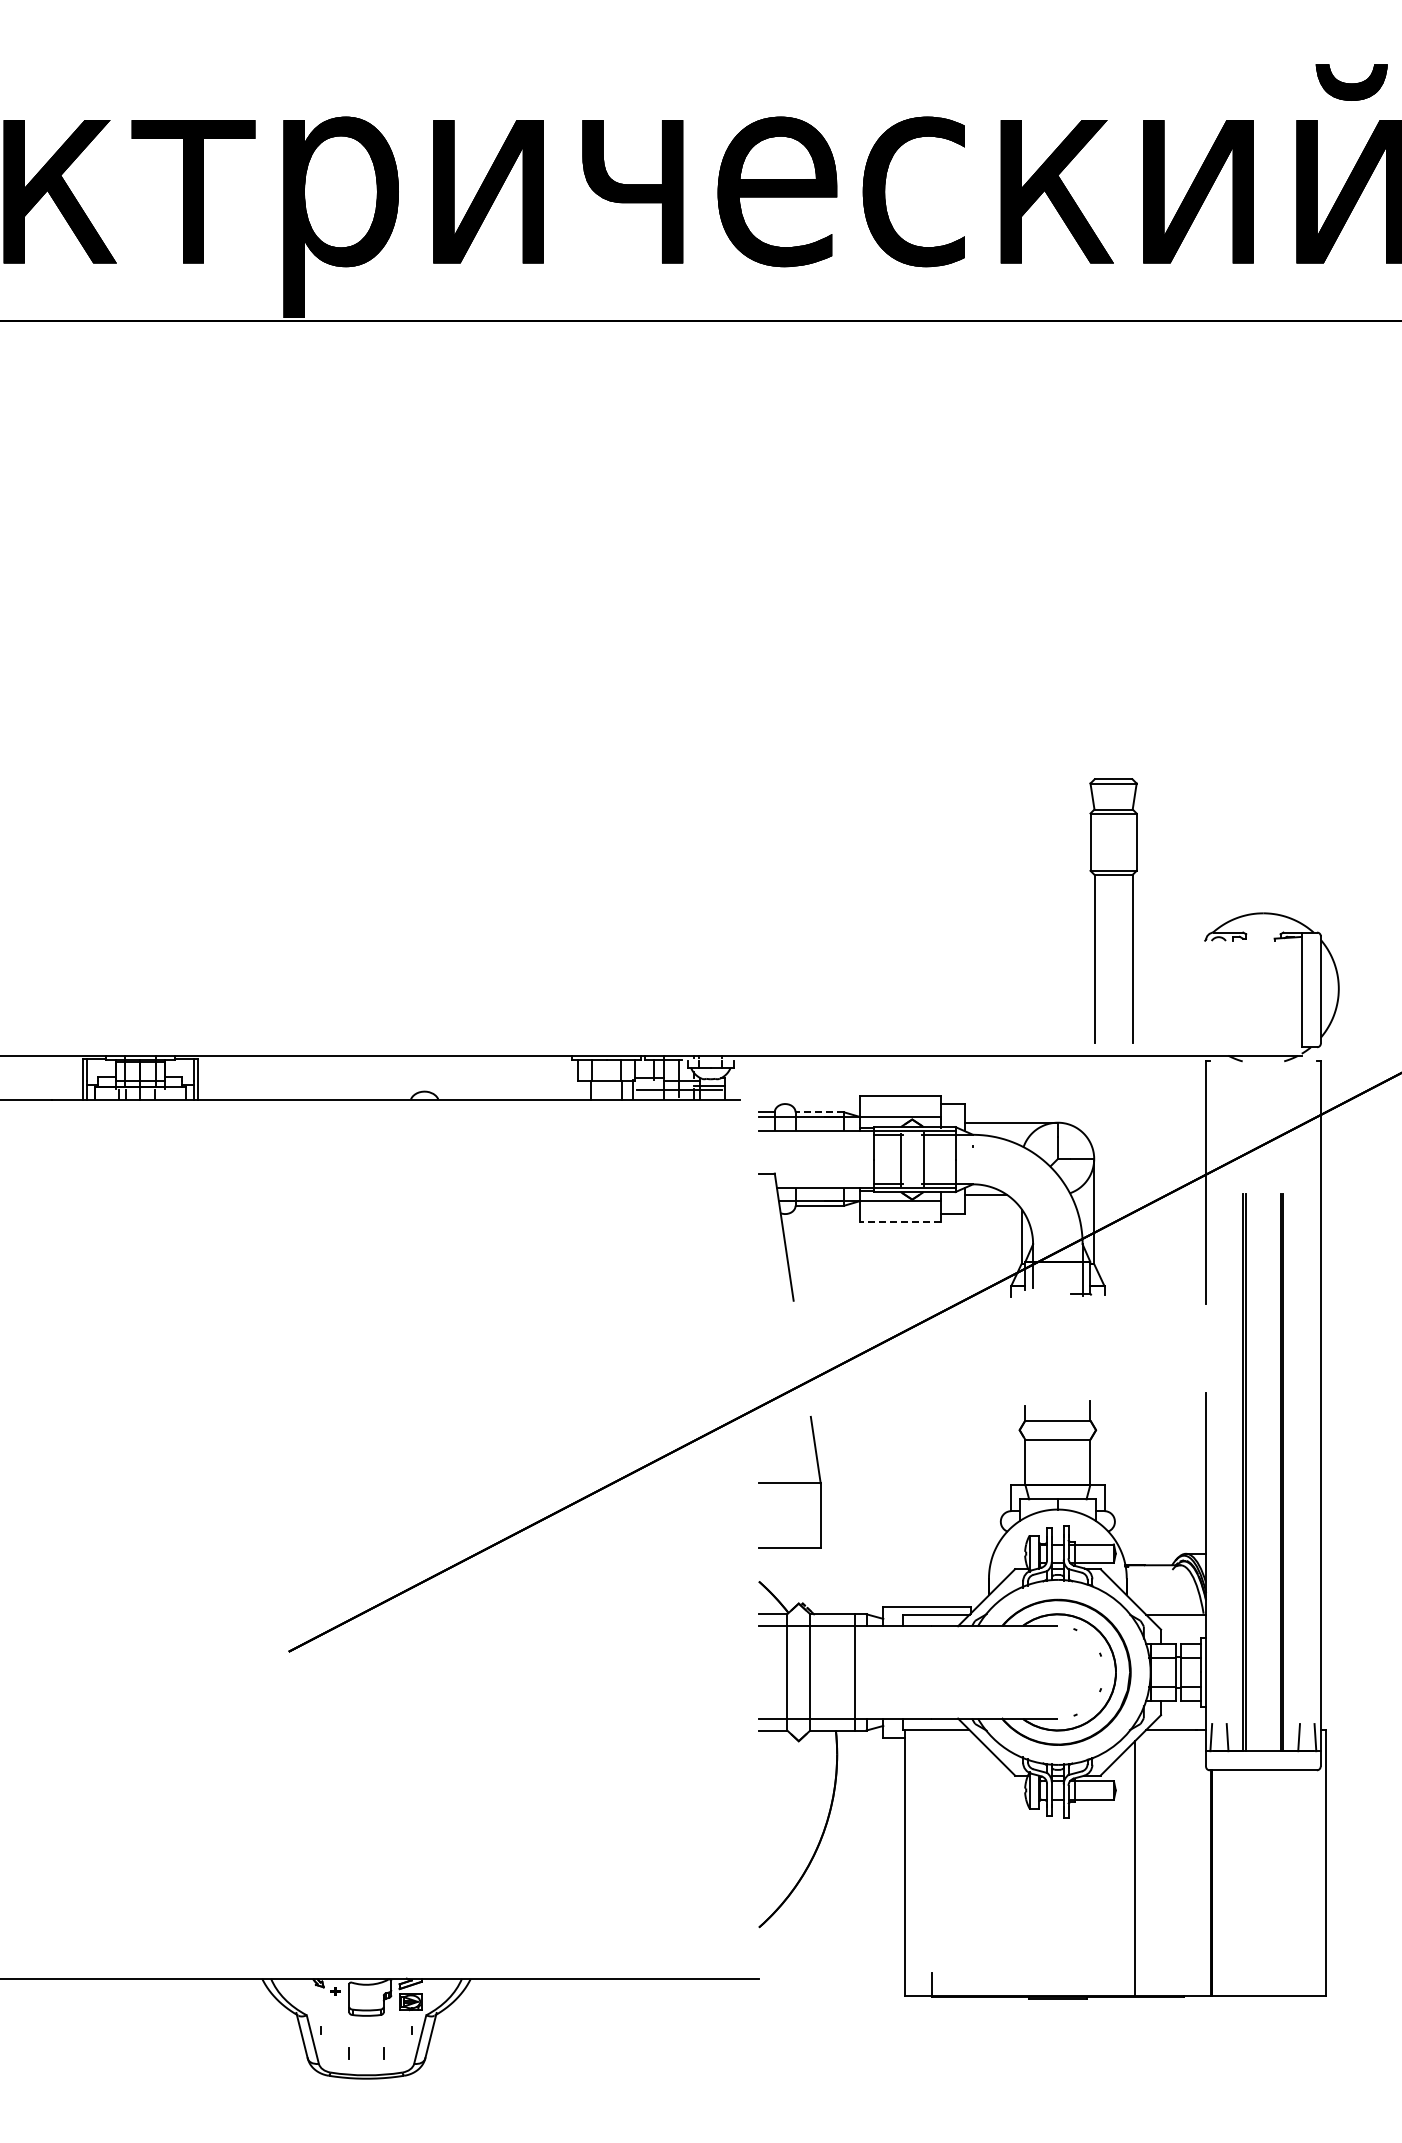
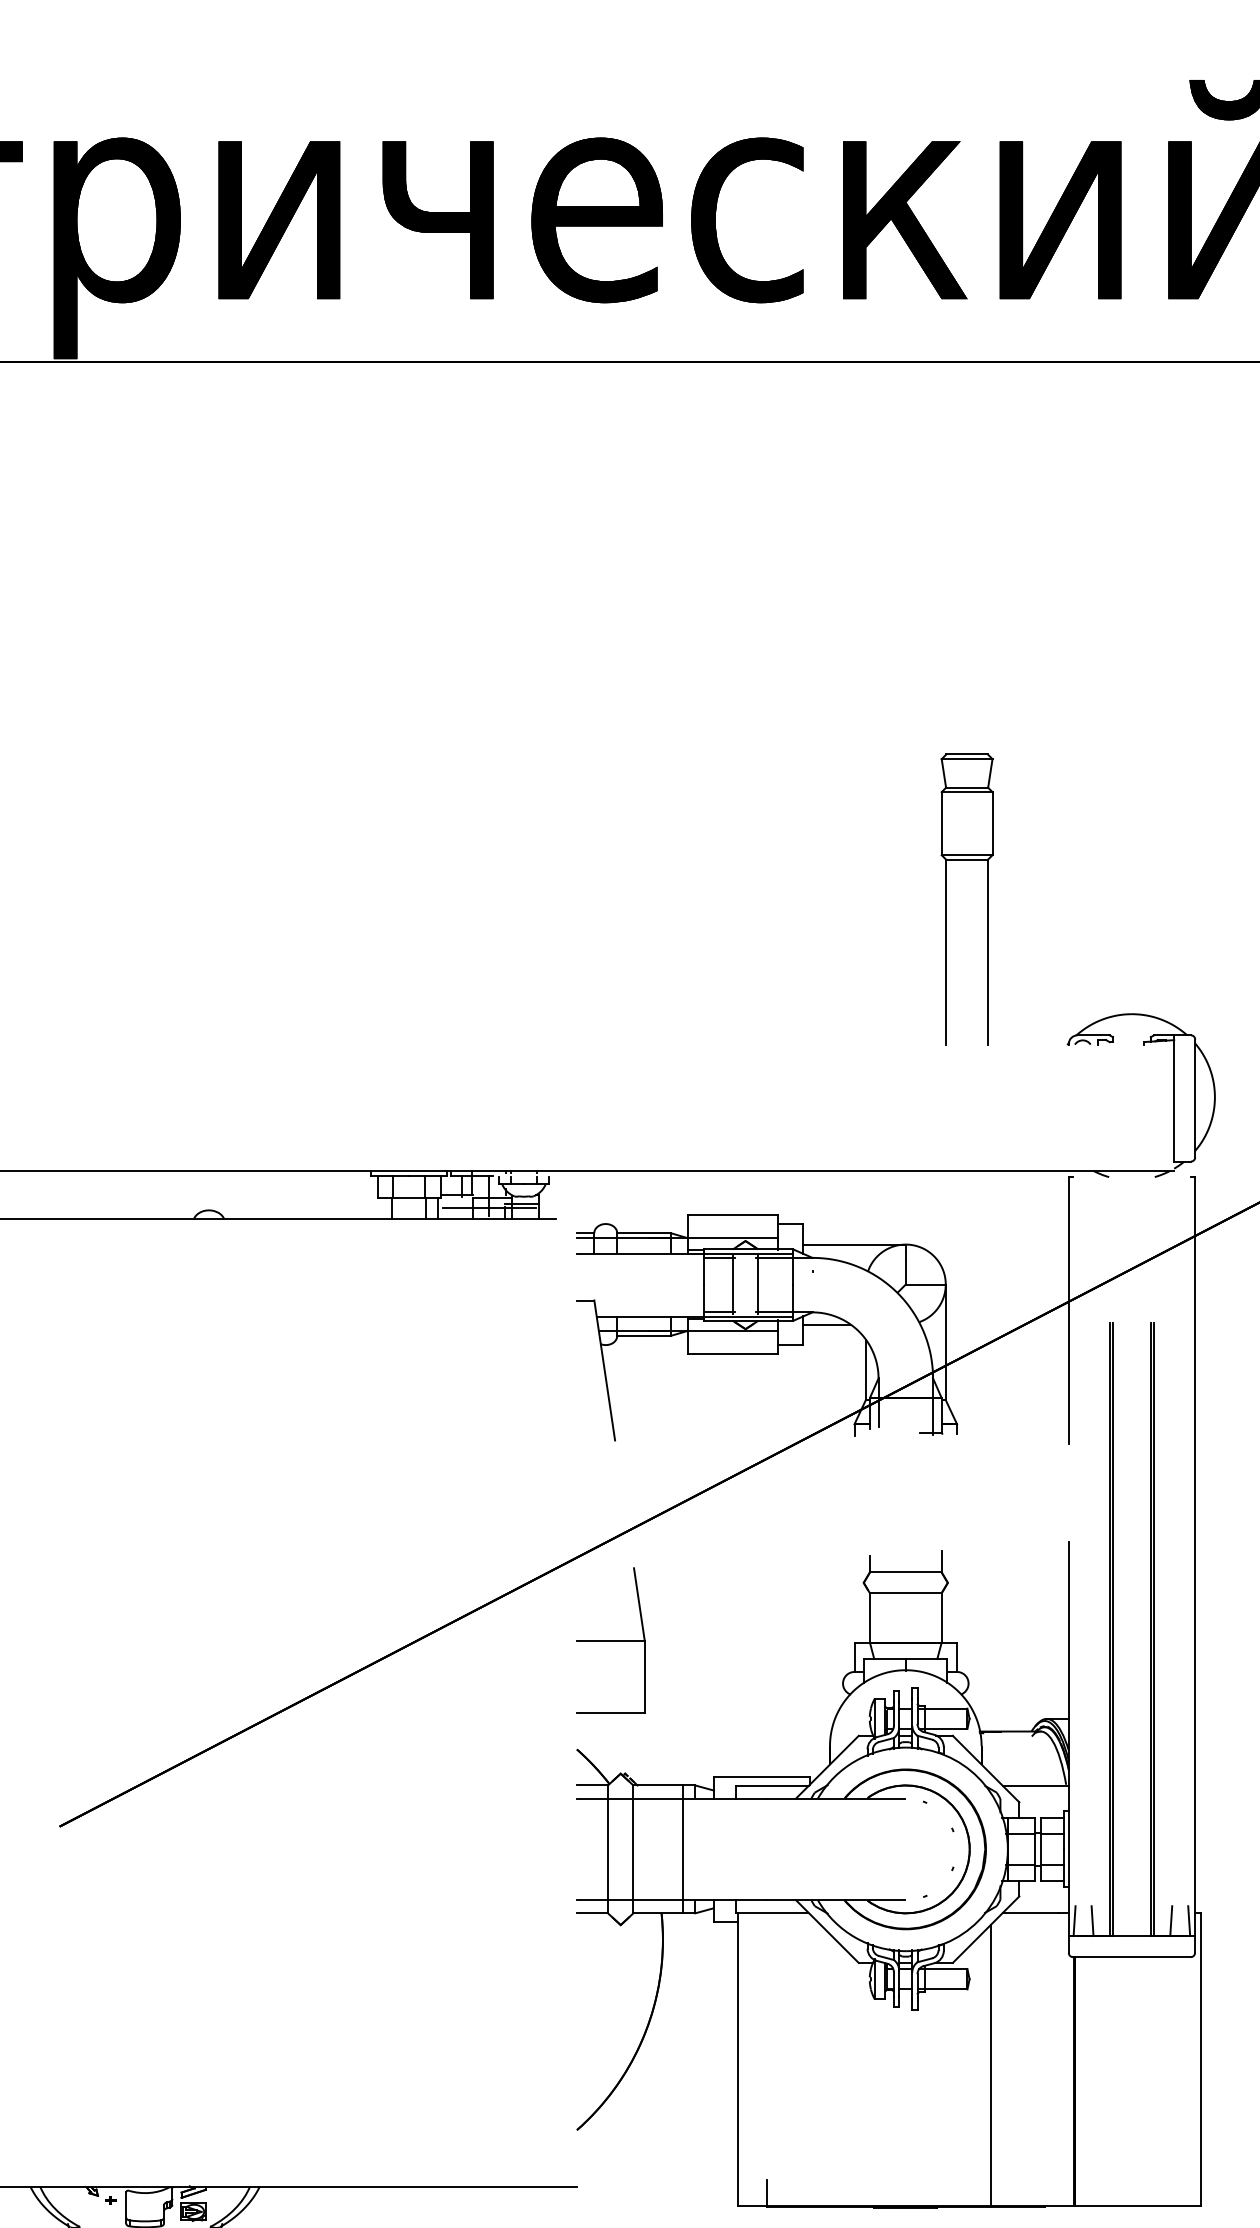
part: (1095, 910) -> (947, 898), moved
line: (819, 1112) -> (643, 1233), dashed -> solid
line: (900, 1222) -> (732, 1354), dashed -> solid

